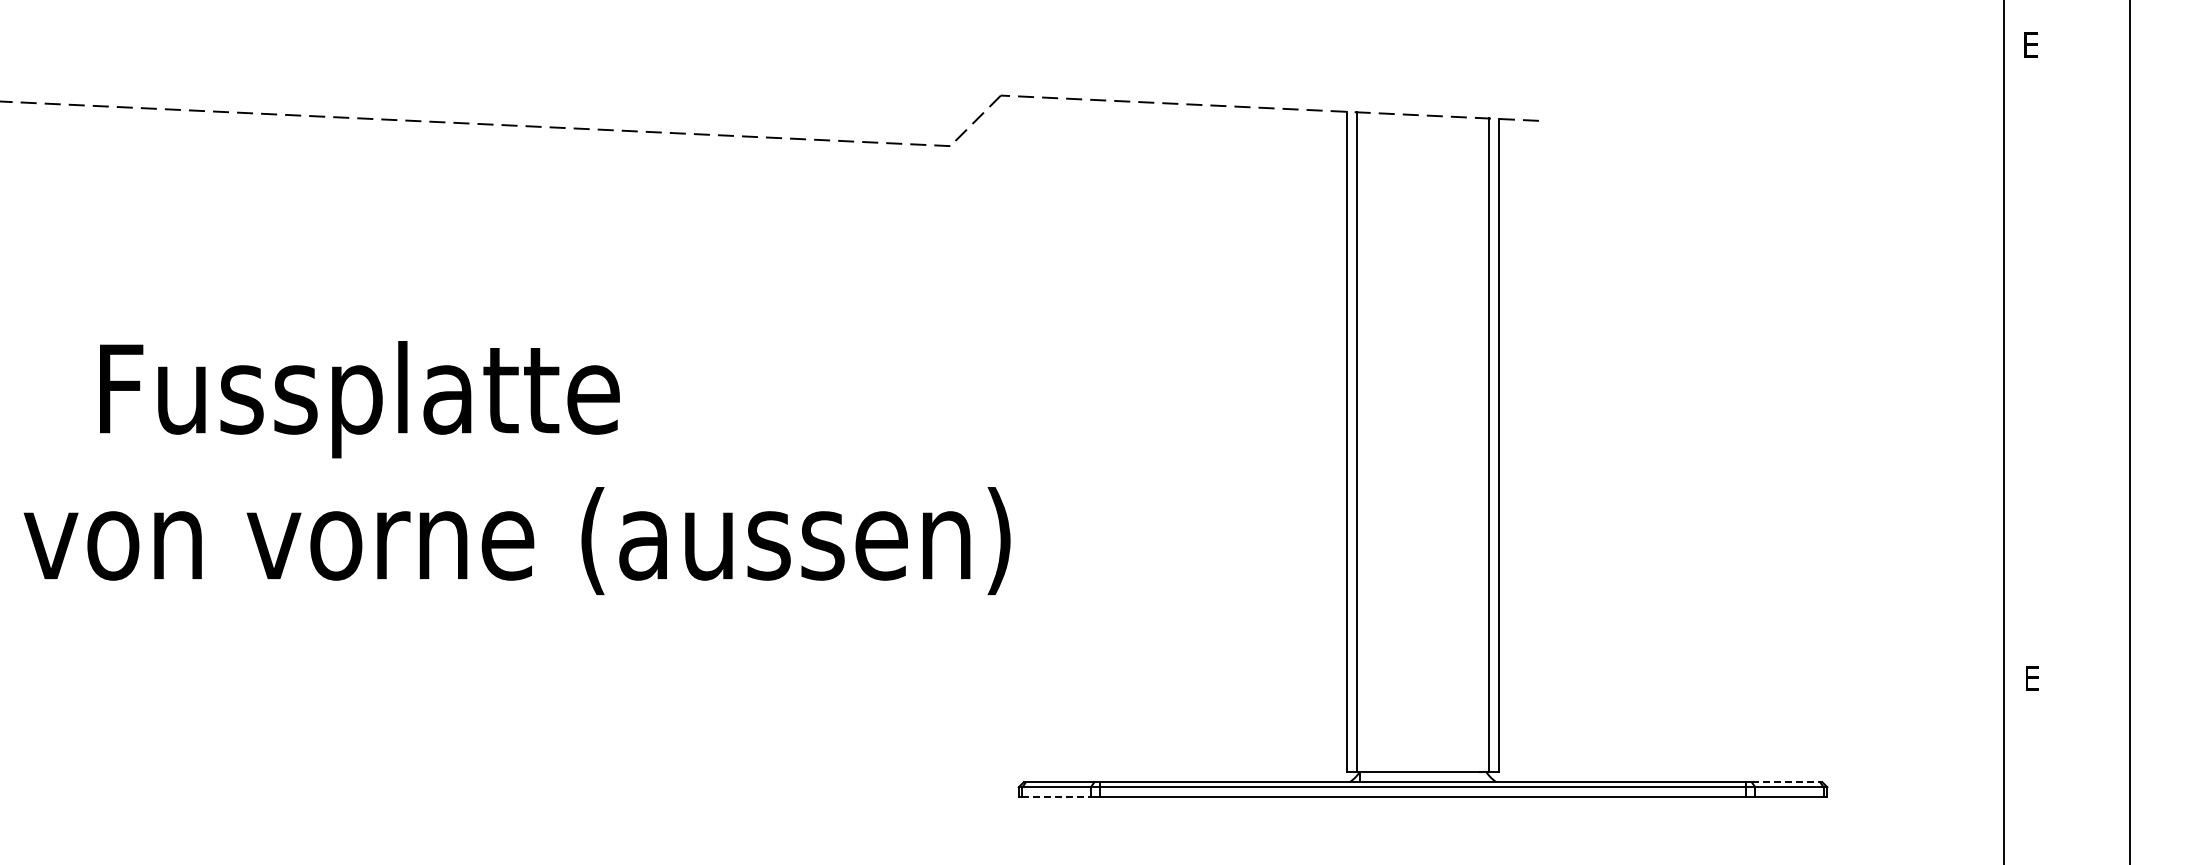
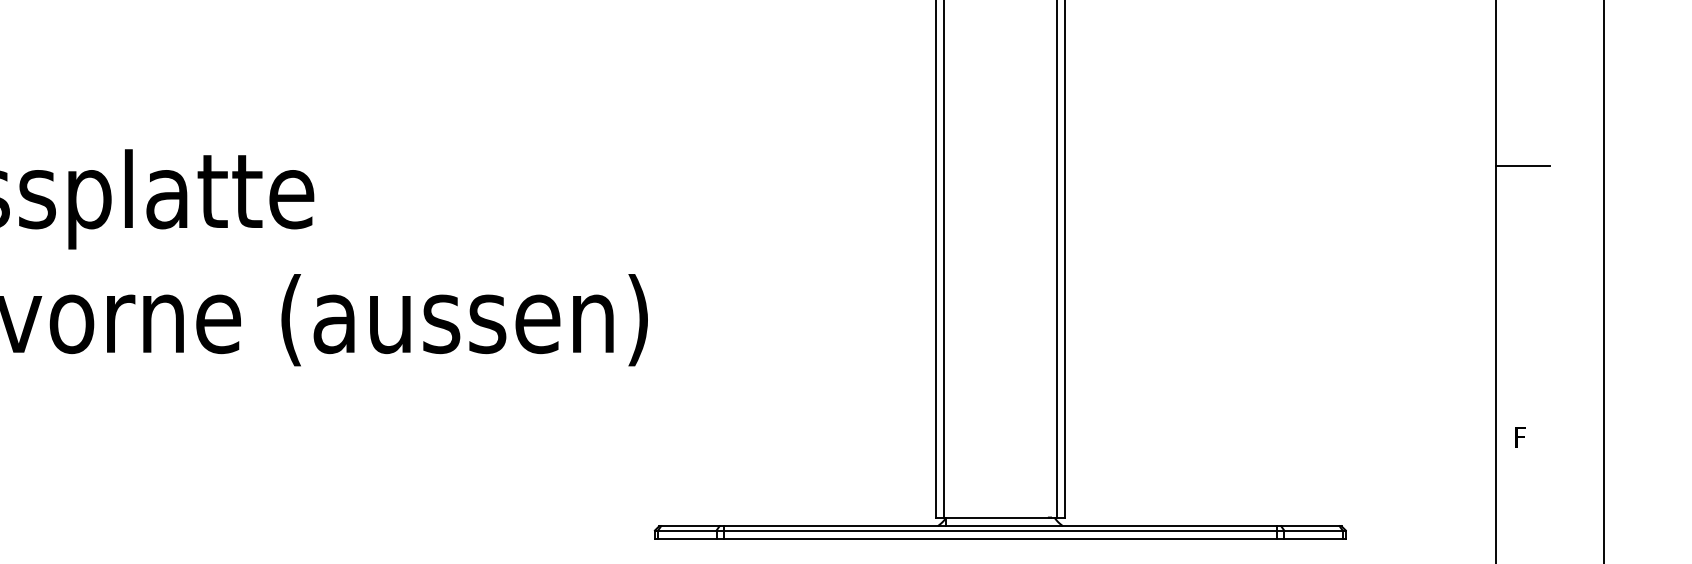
line: (2034, 360) -> (1522, 165), added
text: (2033, 678) -> (1521, 437), E -> F
line: (1786, 782) -> (1310, 526), dashed -> solid
line: (1057, 797) -> (688, 539), dashed -> solid

